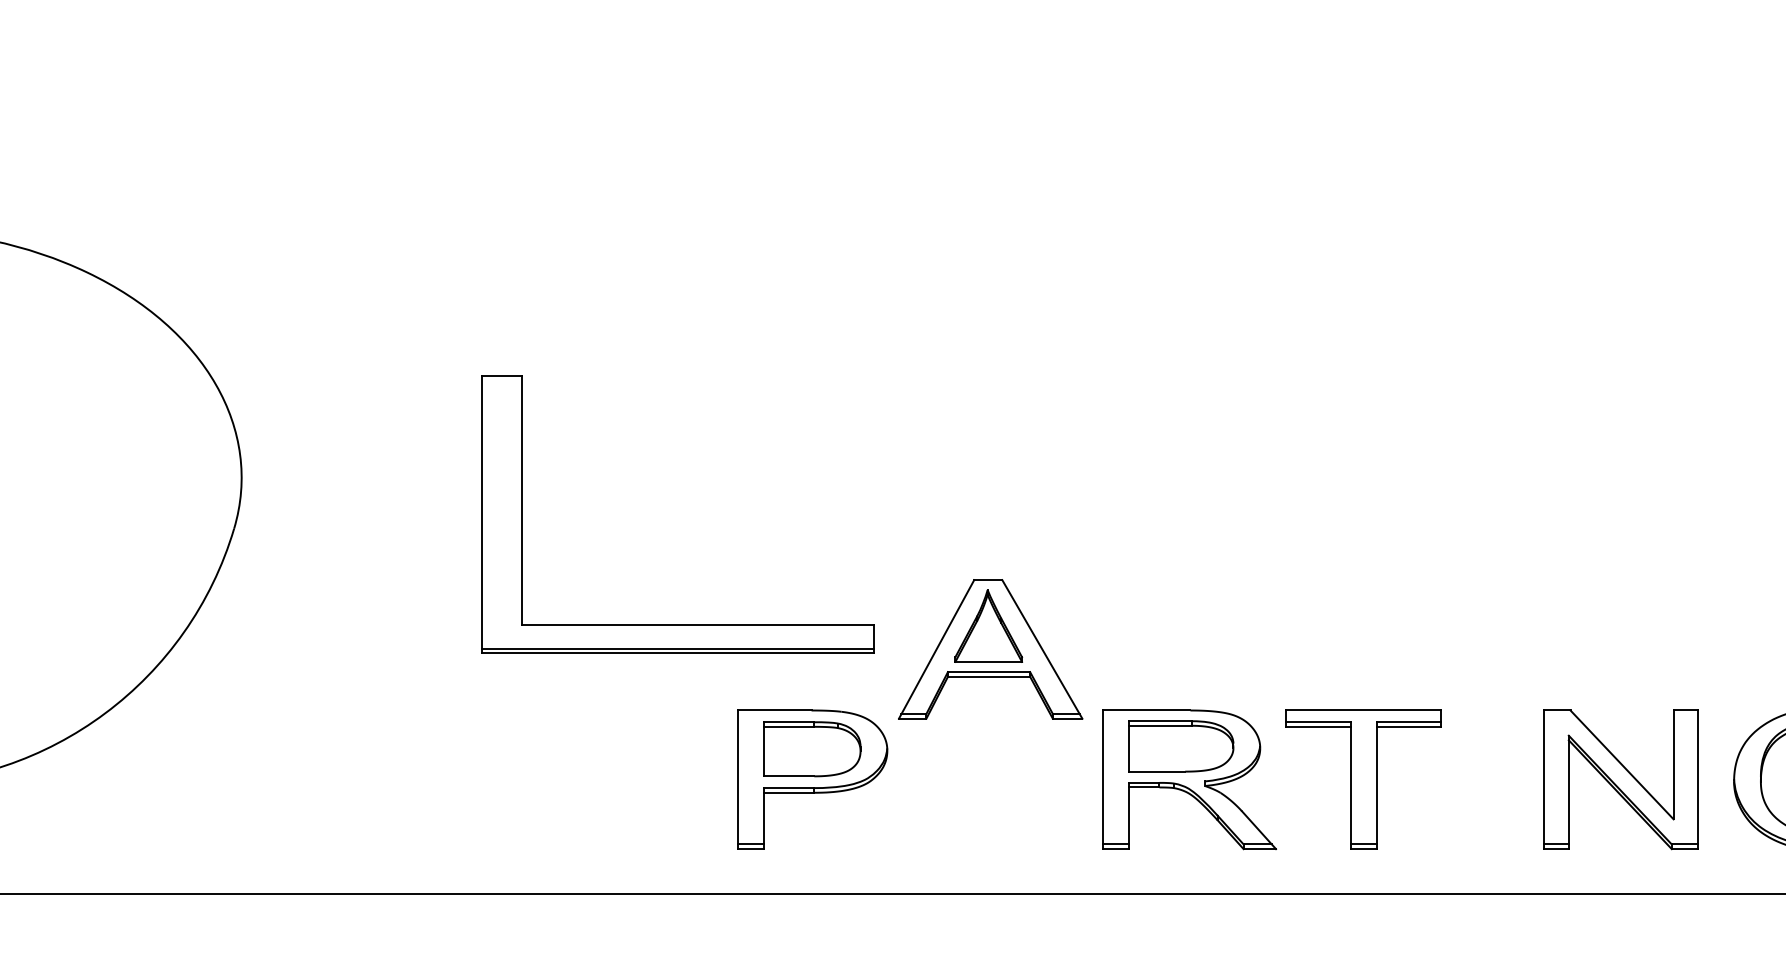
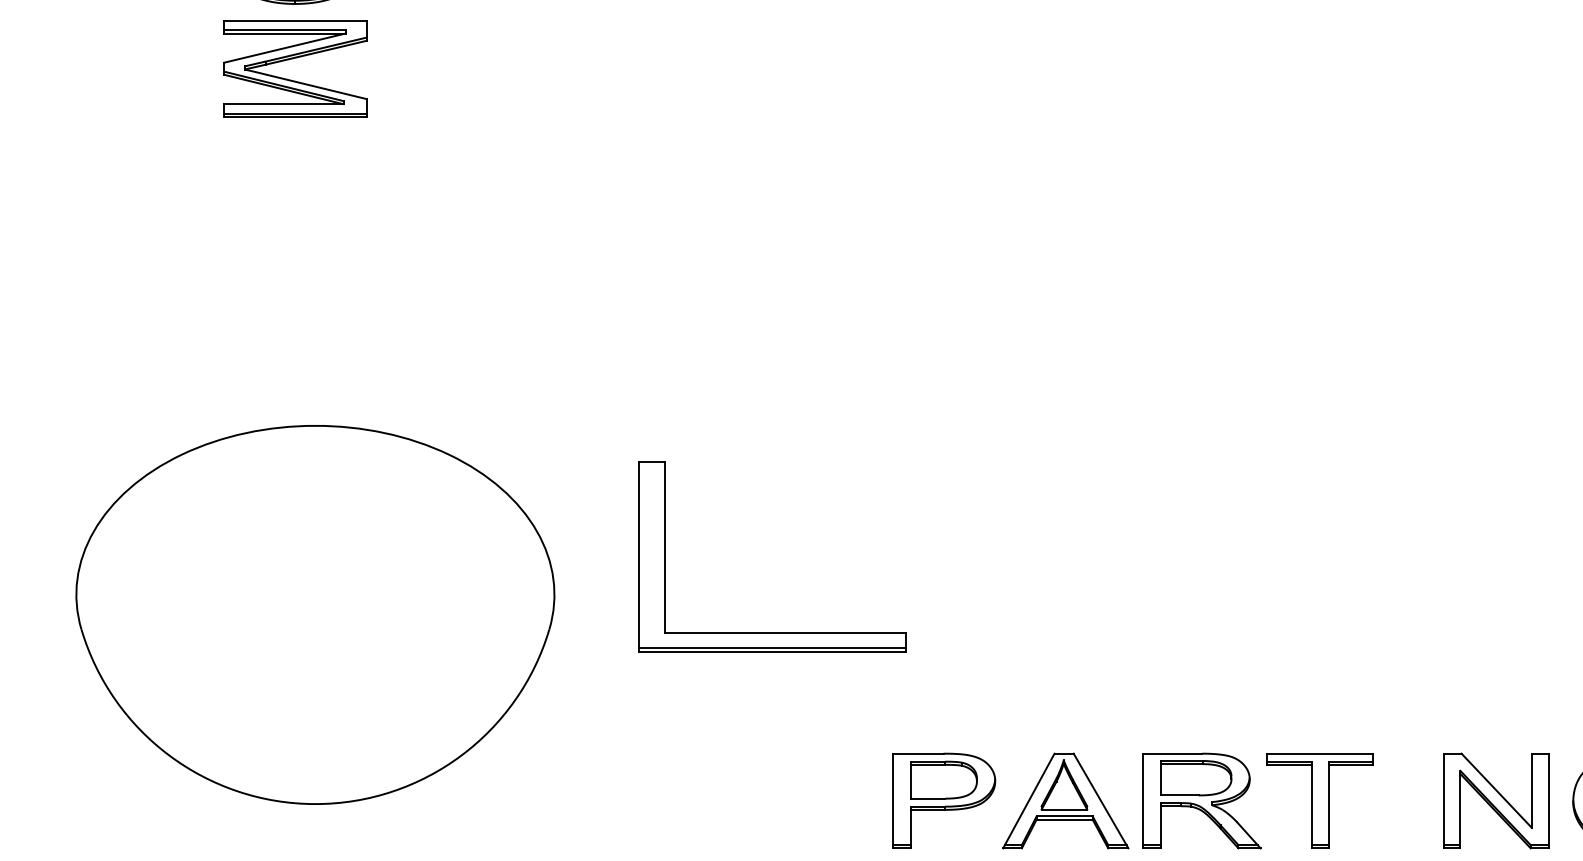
part: (678, 625) -> (772, 632), moved
part: (990, 648) -> (1065, 800), moved

